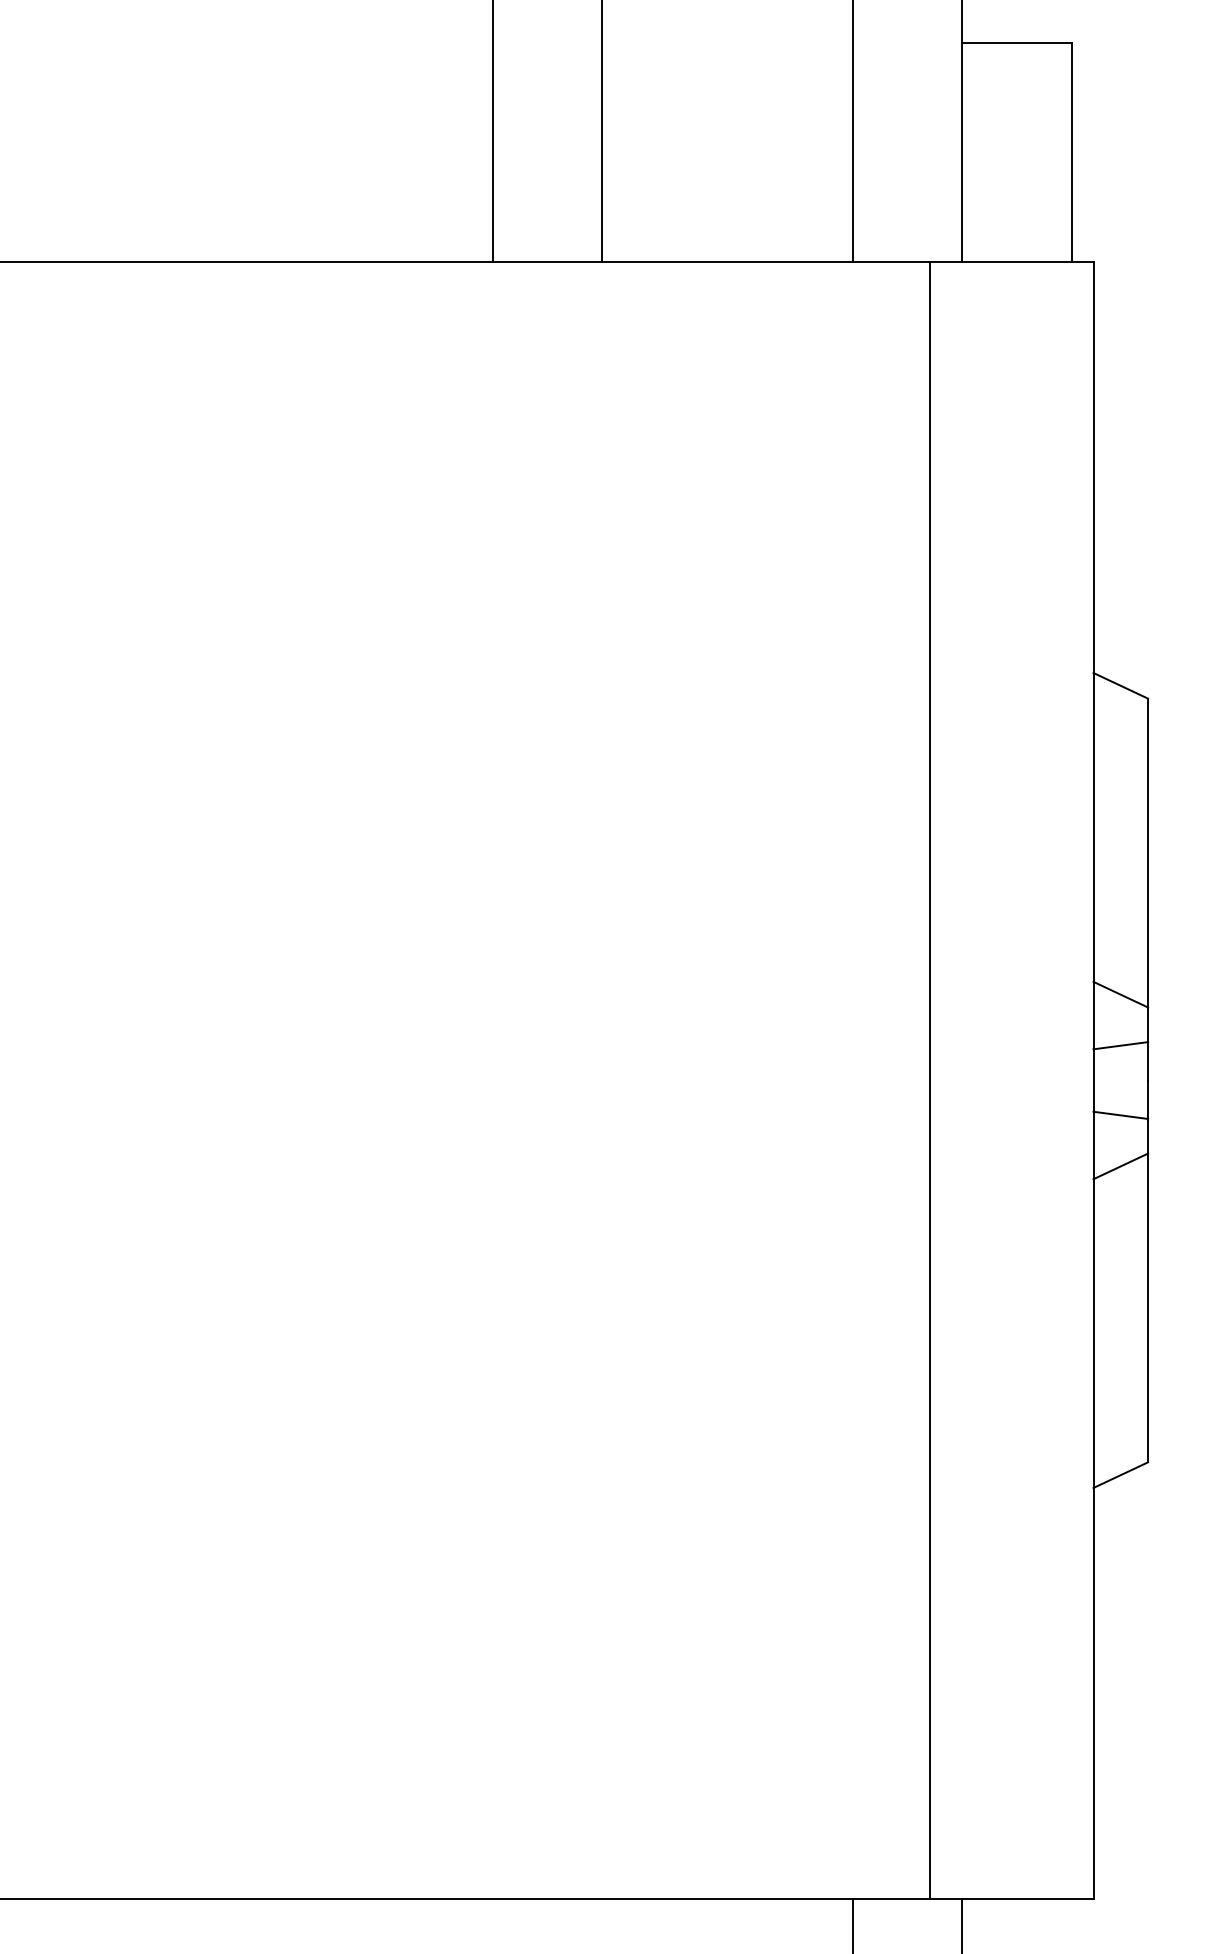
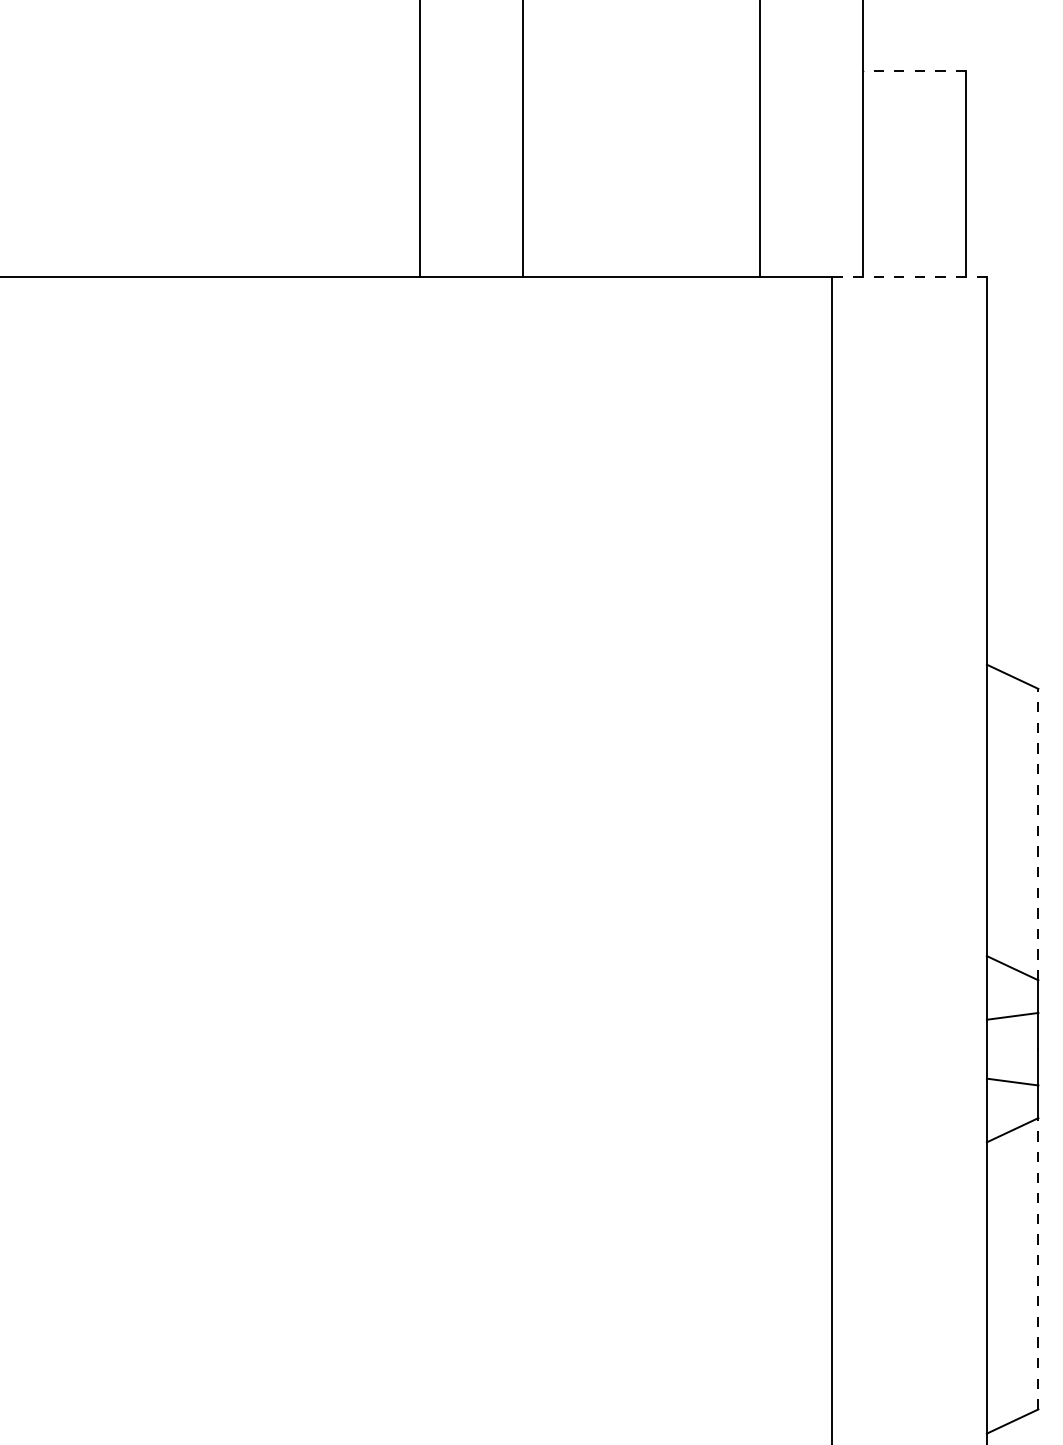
line: (1017, 43) -> (915, 70), solid -> dashed
line: (1011, 261) -> (909, 276), solid -> dashed
line: (1148, 852) -> (1038, 834), solid -> dashed
line: (1148, 1307) -> (1038, 1263), solid -> dashed

